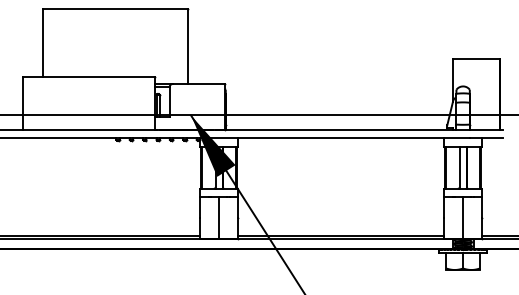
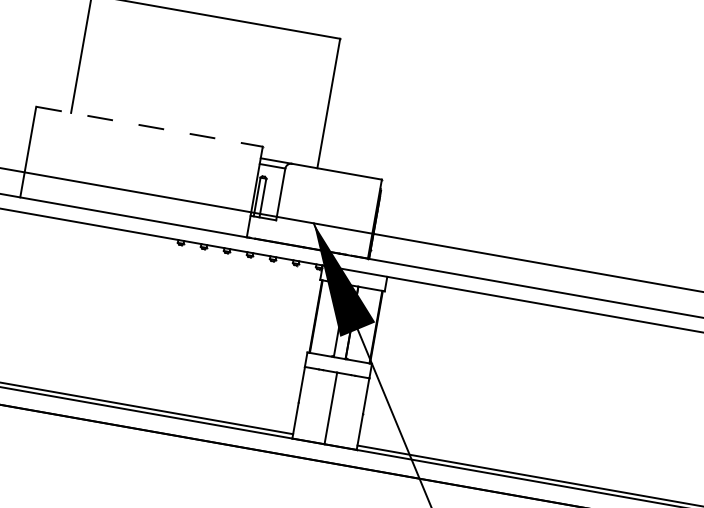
line: (88, 77) -> (148, 127), solid -> dashed

